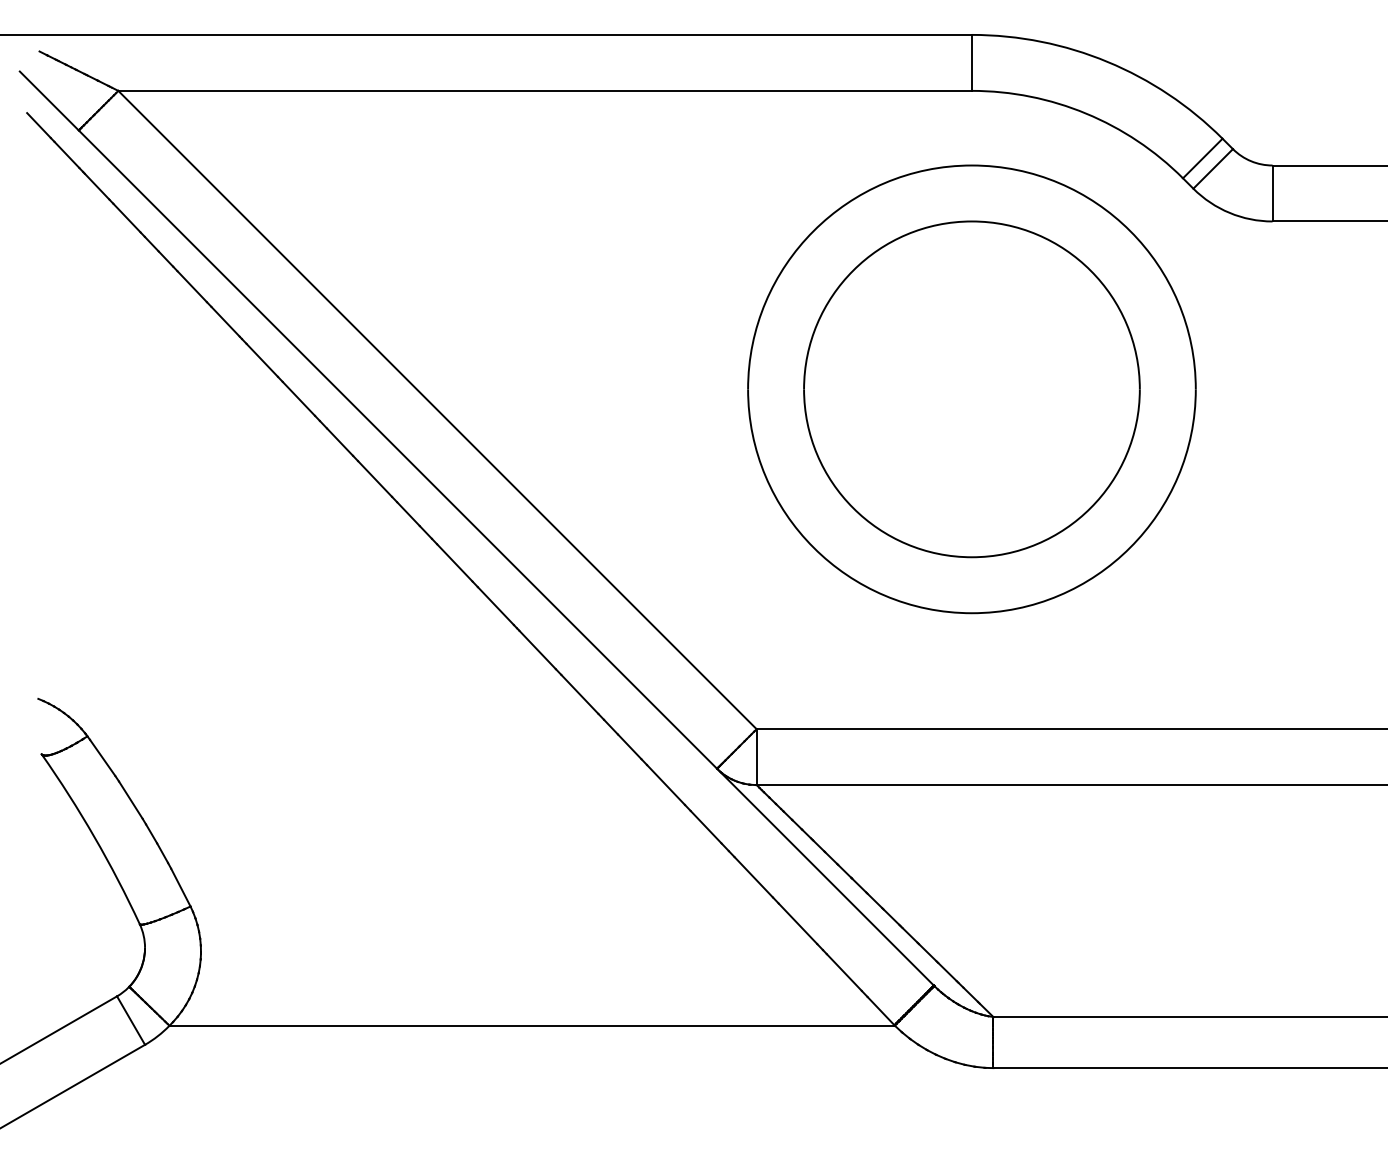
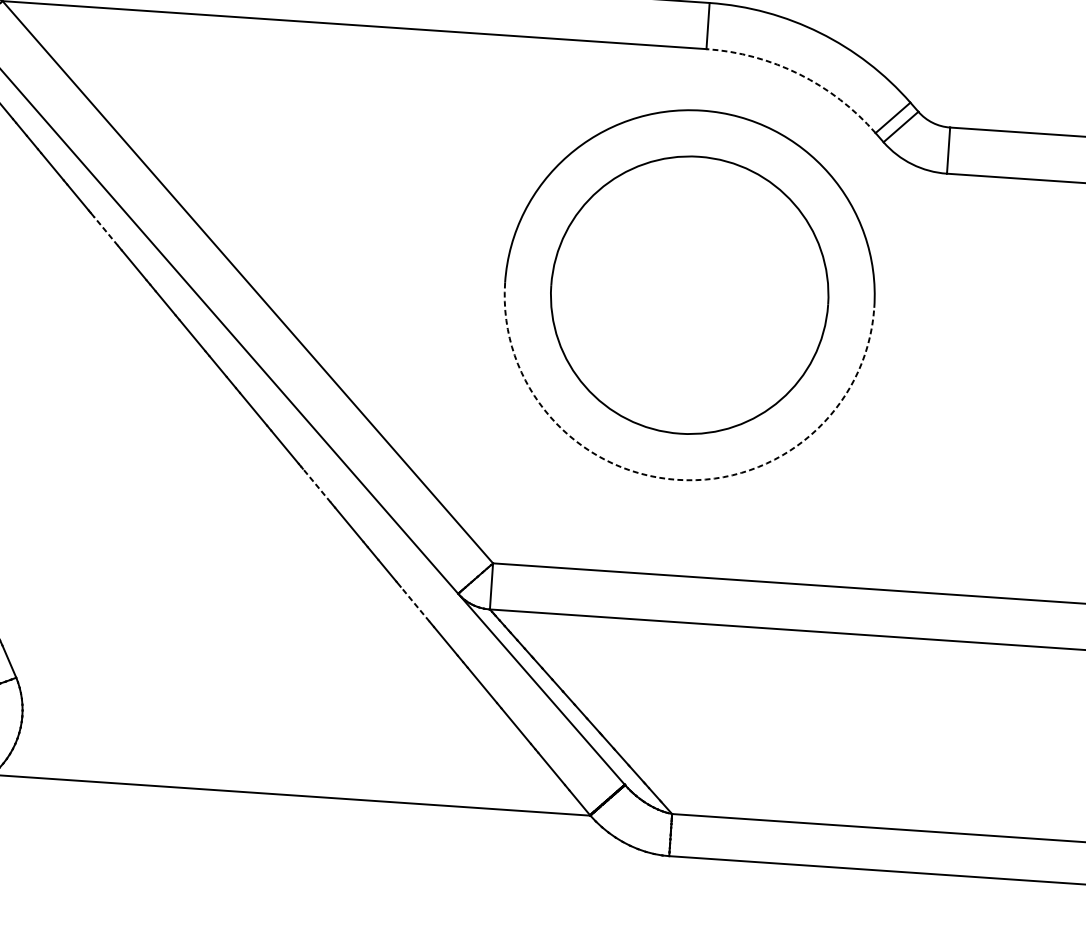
arc: (1086, 113) -> (799, 74), solid -> dashed
line: (262, 360) -> (106, 231), solid -> dashed
arc: (971, 613) -> (676, 480), solid -> dashed
line: (537, 649) -> (316, 485), solid -> dashed
line: (666, 785) -> (415, 604), solid -> dashed

